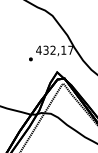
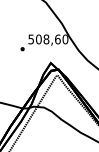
text: (54, 49) -> (47, 38), 432,17 -> 508,60

